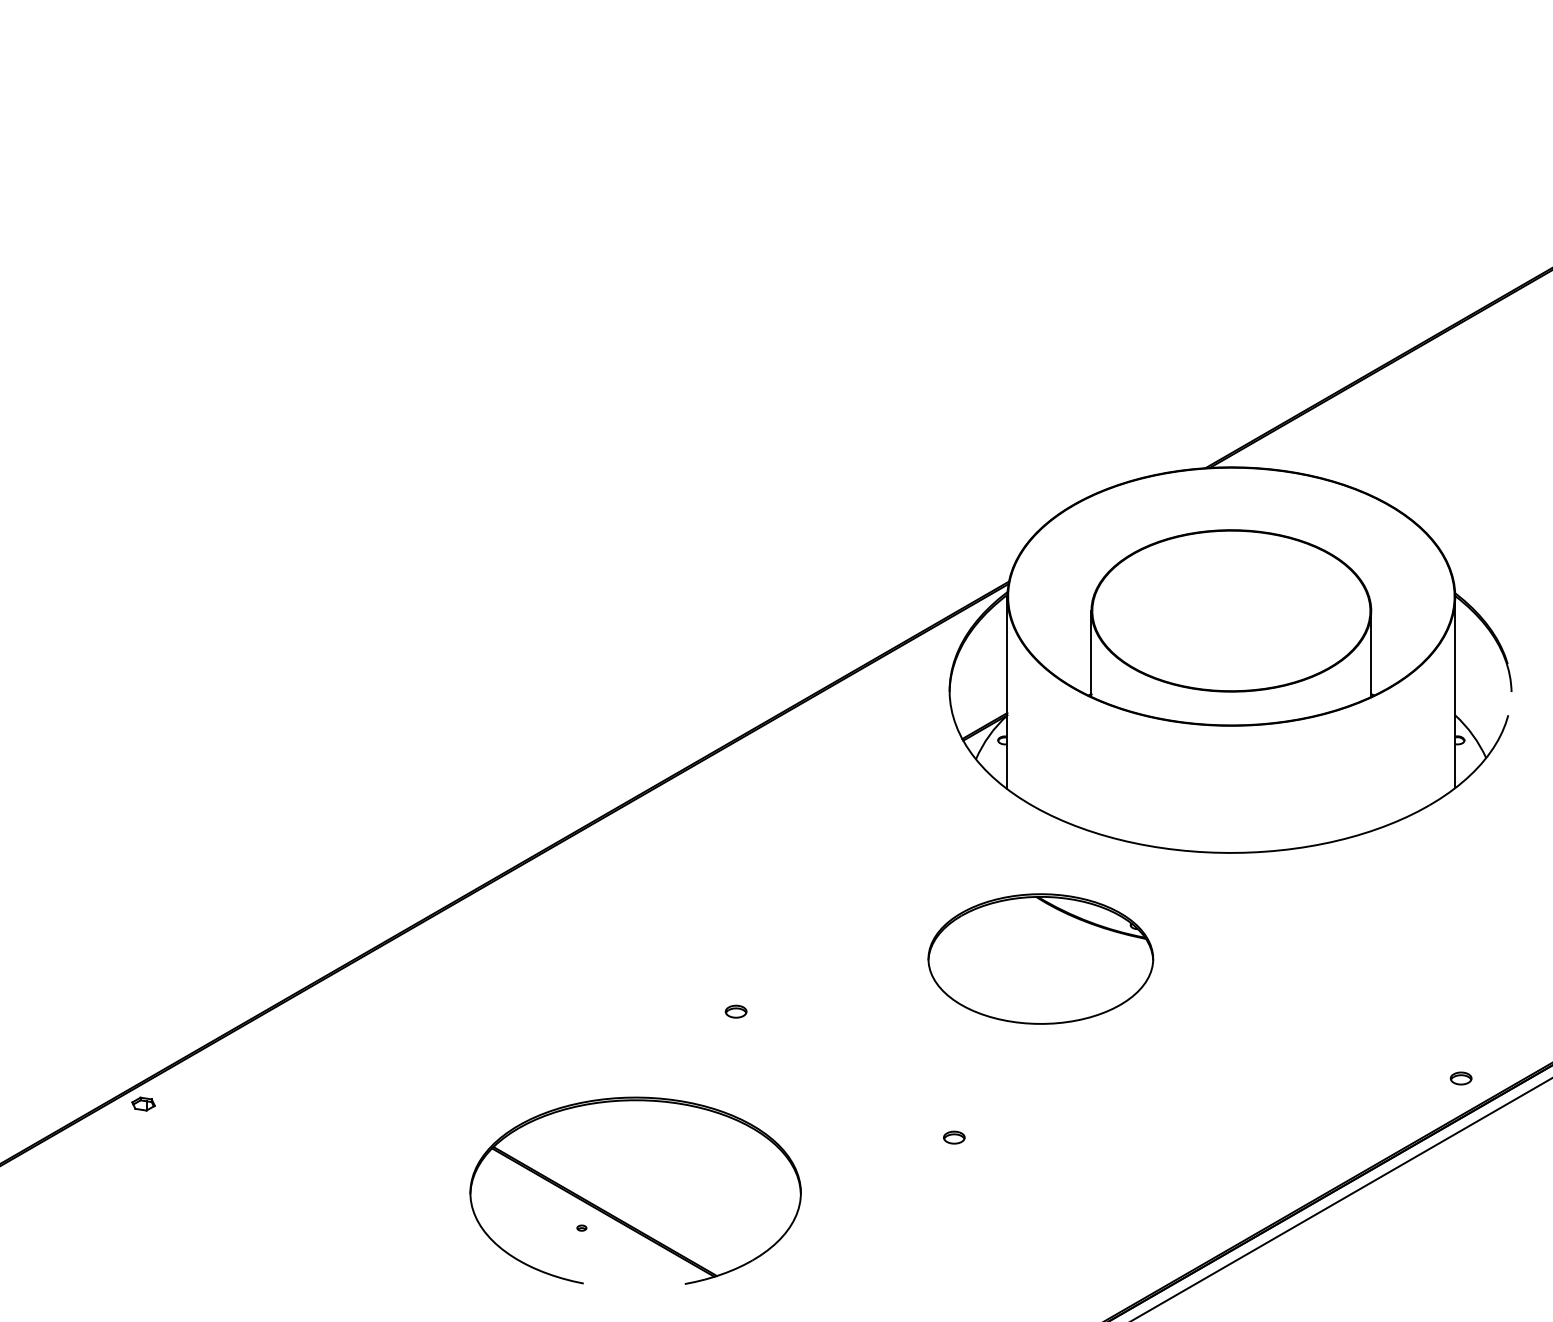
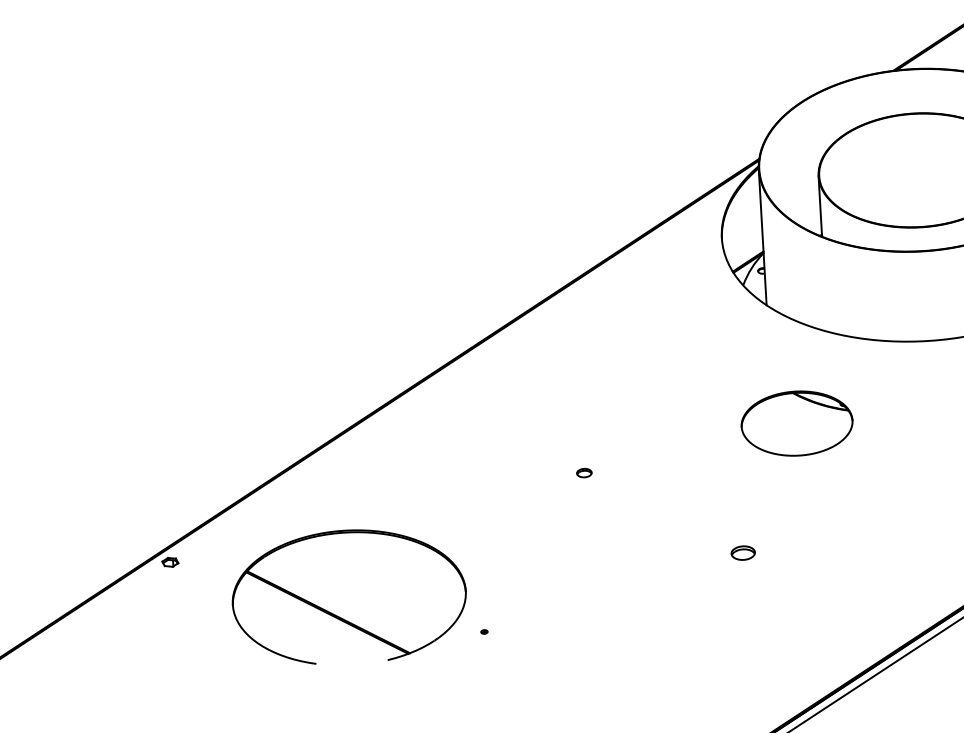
part: (1040, 958) -> (796, 423), size x0.7
part: (954, 1137) -> (743, 552), size x1.6
part: (635, 1190) -> (349, 596), moved

